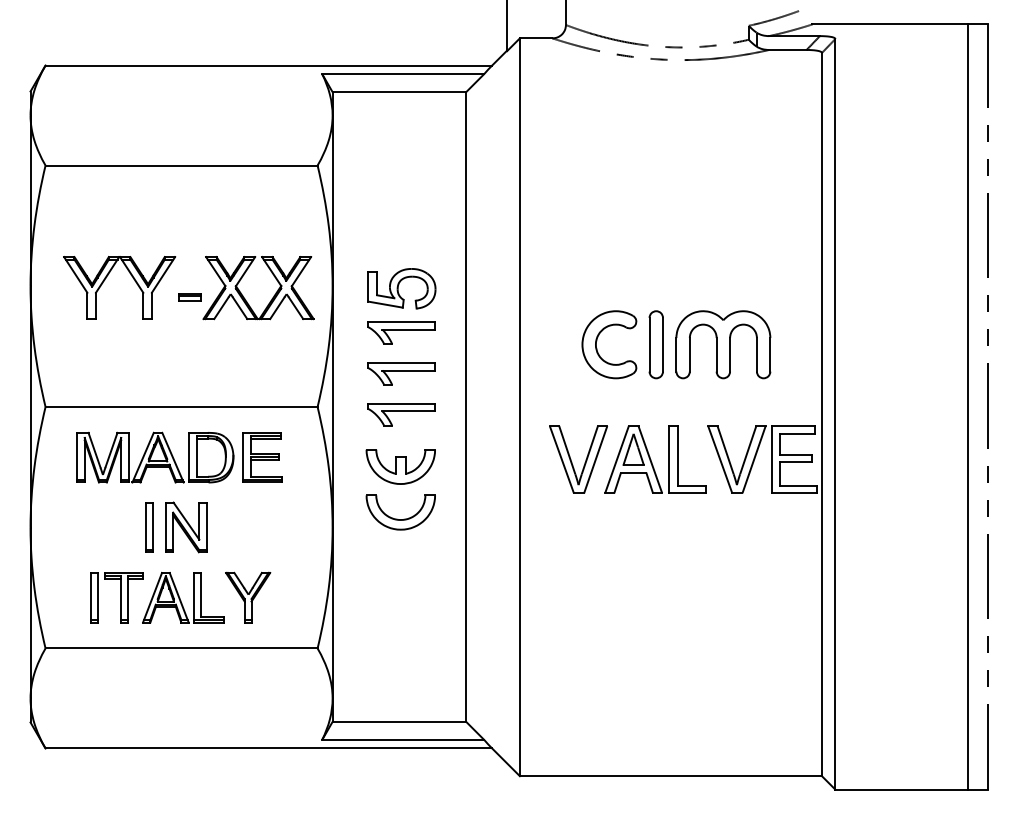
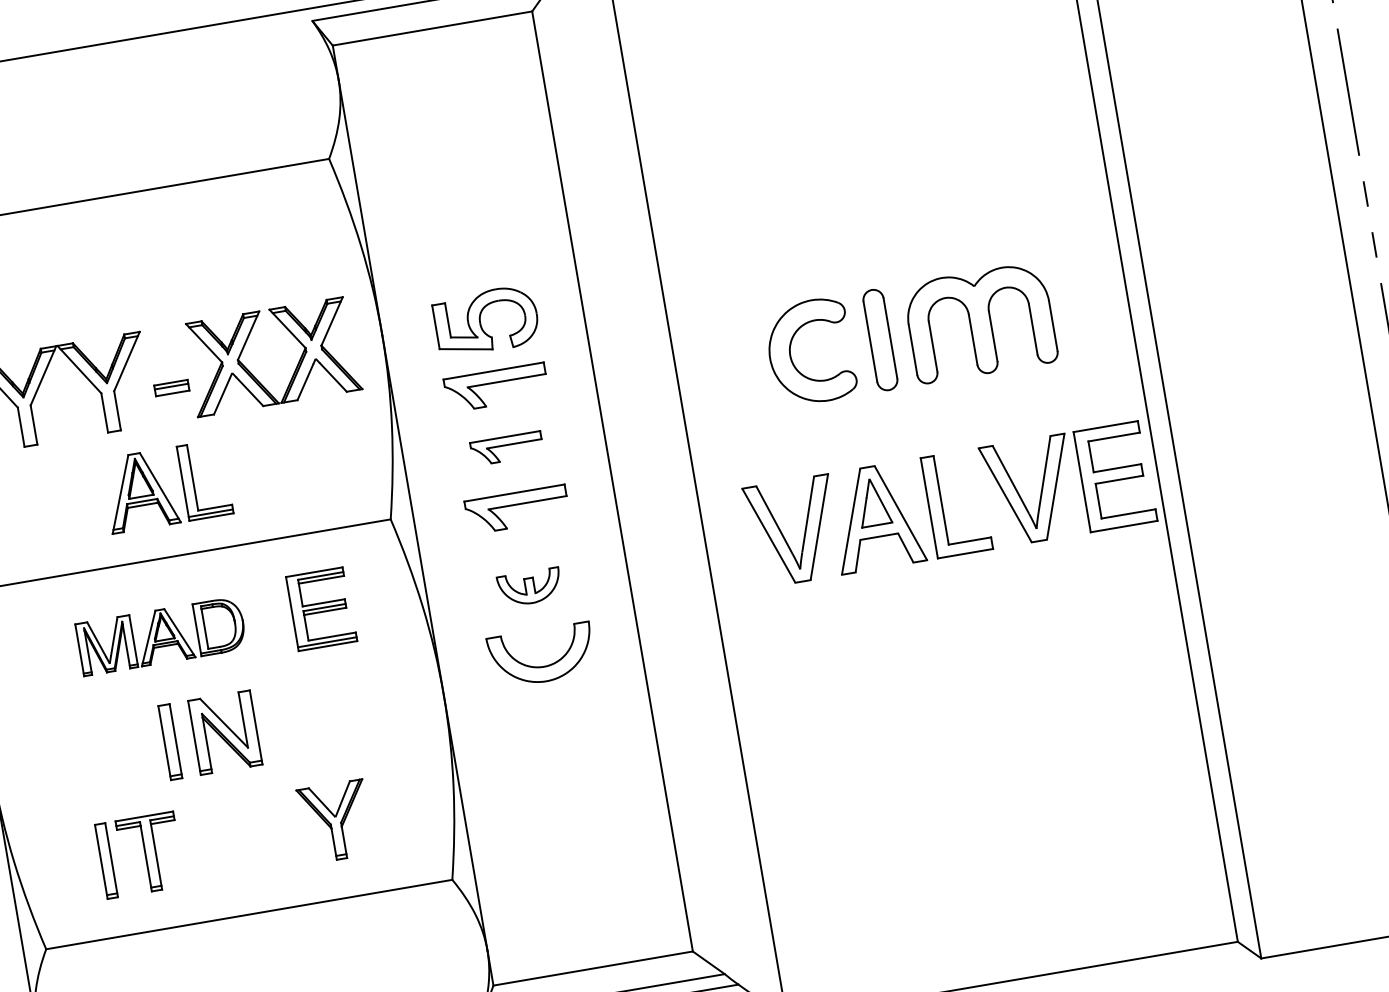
part: (401, 373) -> (507, 447), size x0.7
part: (155, 457) -> (161, 636), size x0.7
part: (400, 466) -> (529, 587), size x0.6
part: (183, 597) -> (166, 486), moved

